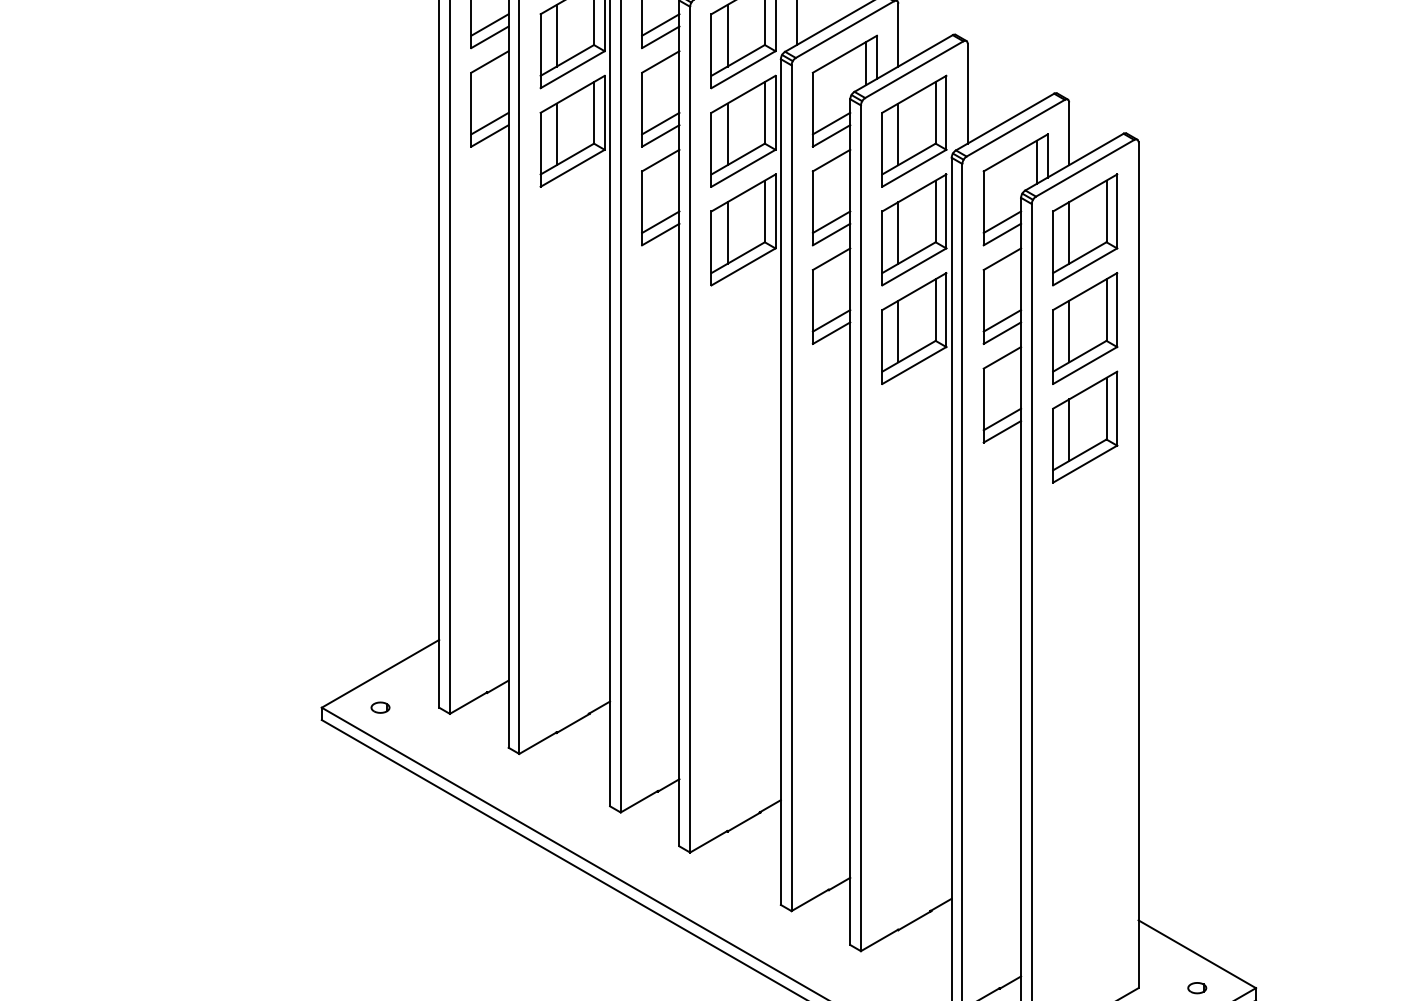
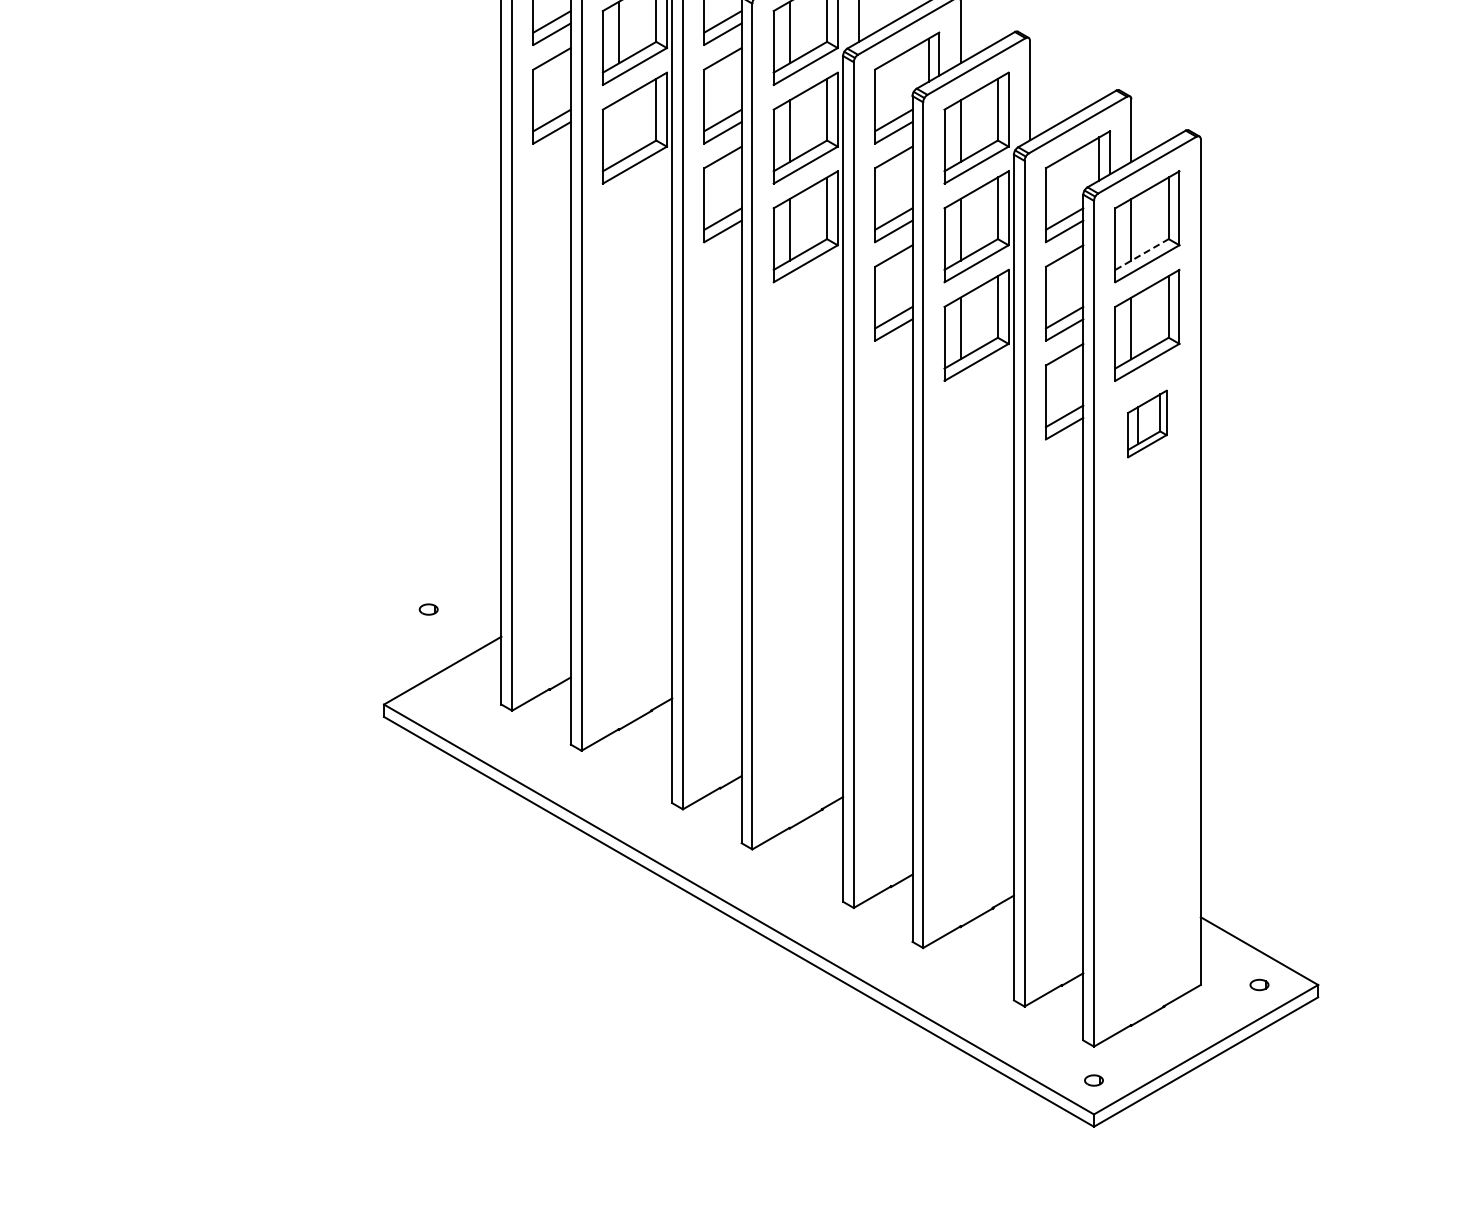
line: (556, 134) -> (618, 131), removed
line: (1080, 257) -> (1142, 254), solid -> dashed
part: (1085, 426) -> (1147, 423), size x0.6
part: (380, 707) -> (428, 609), moved

